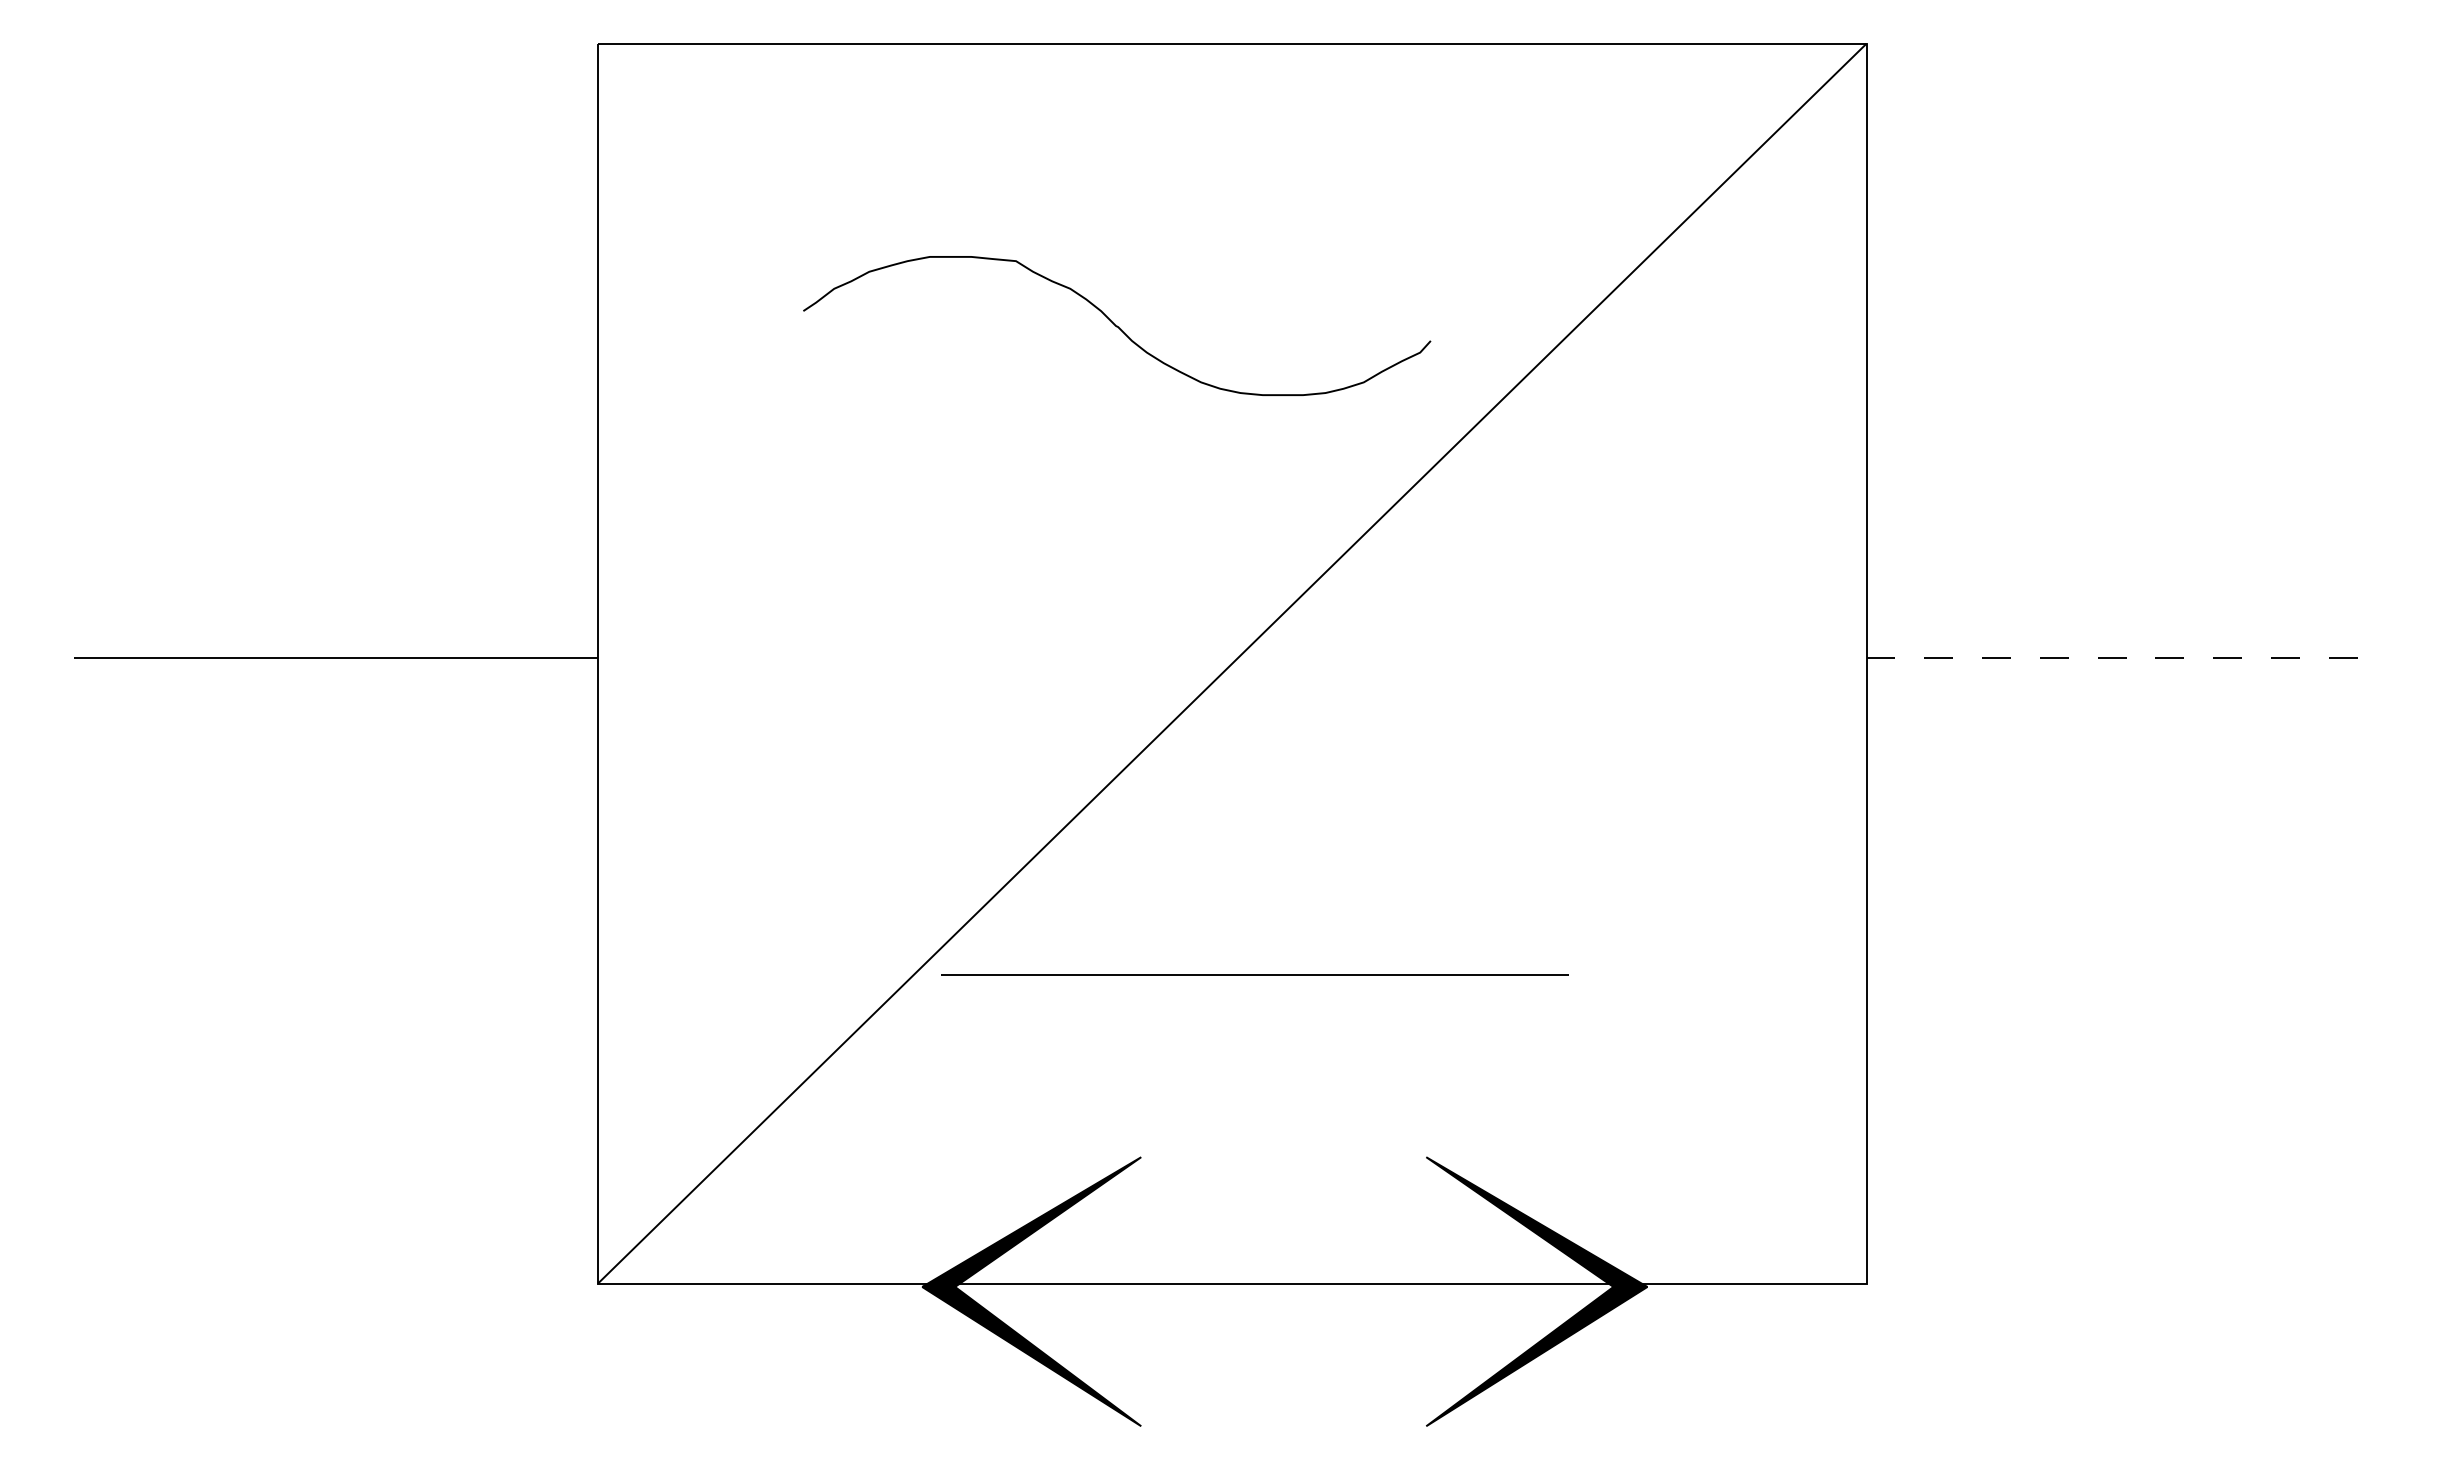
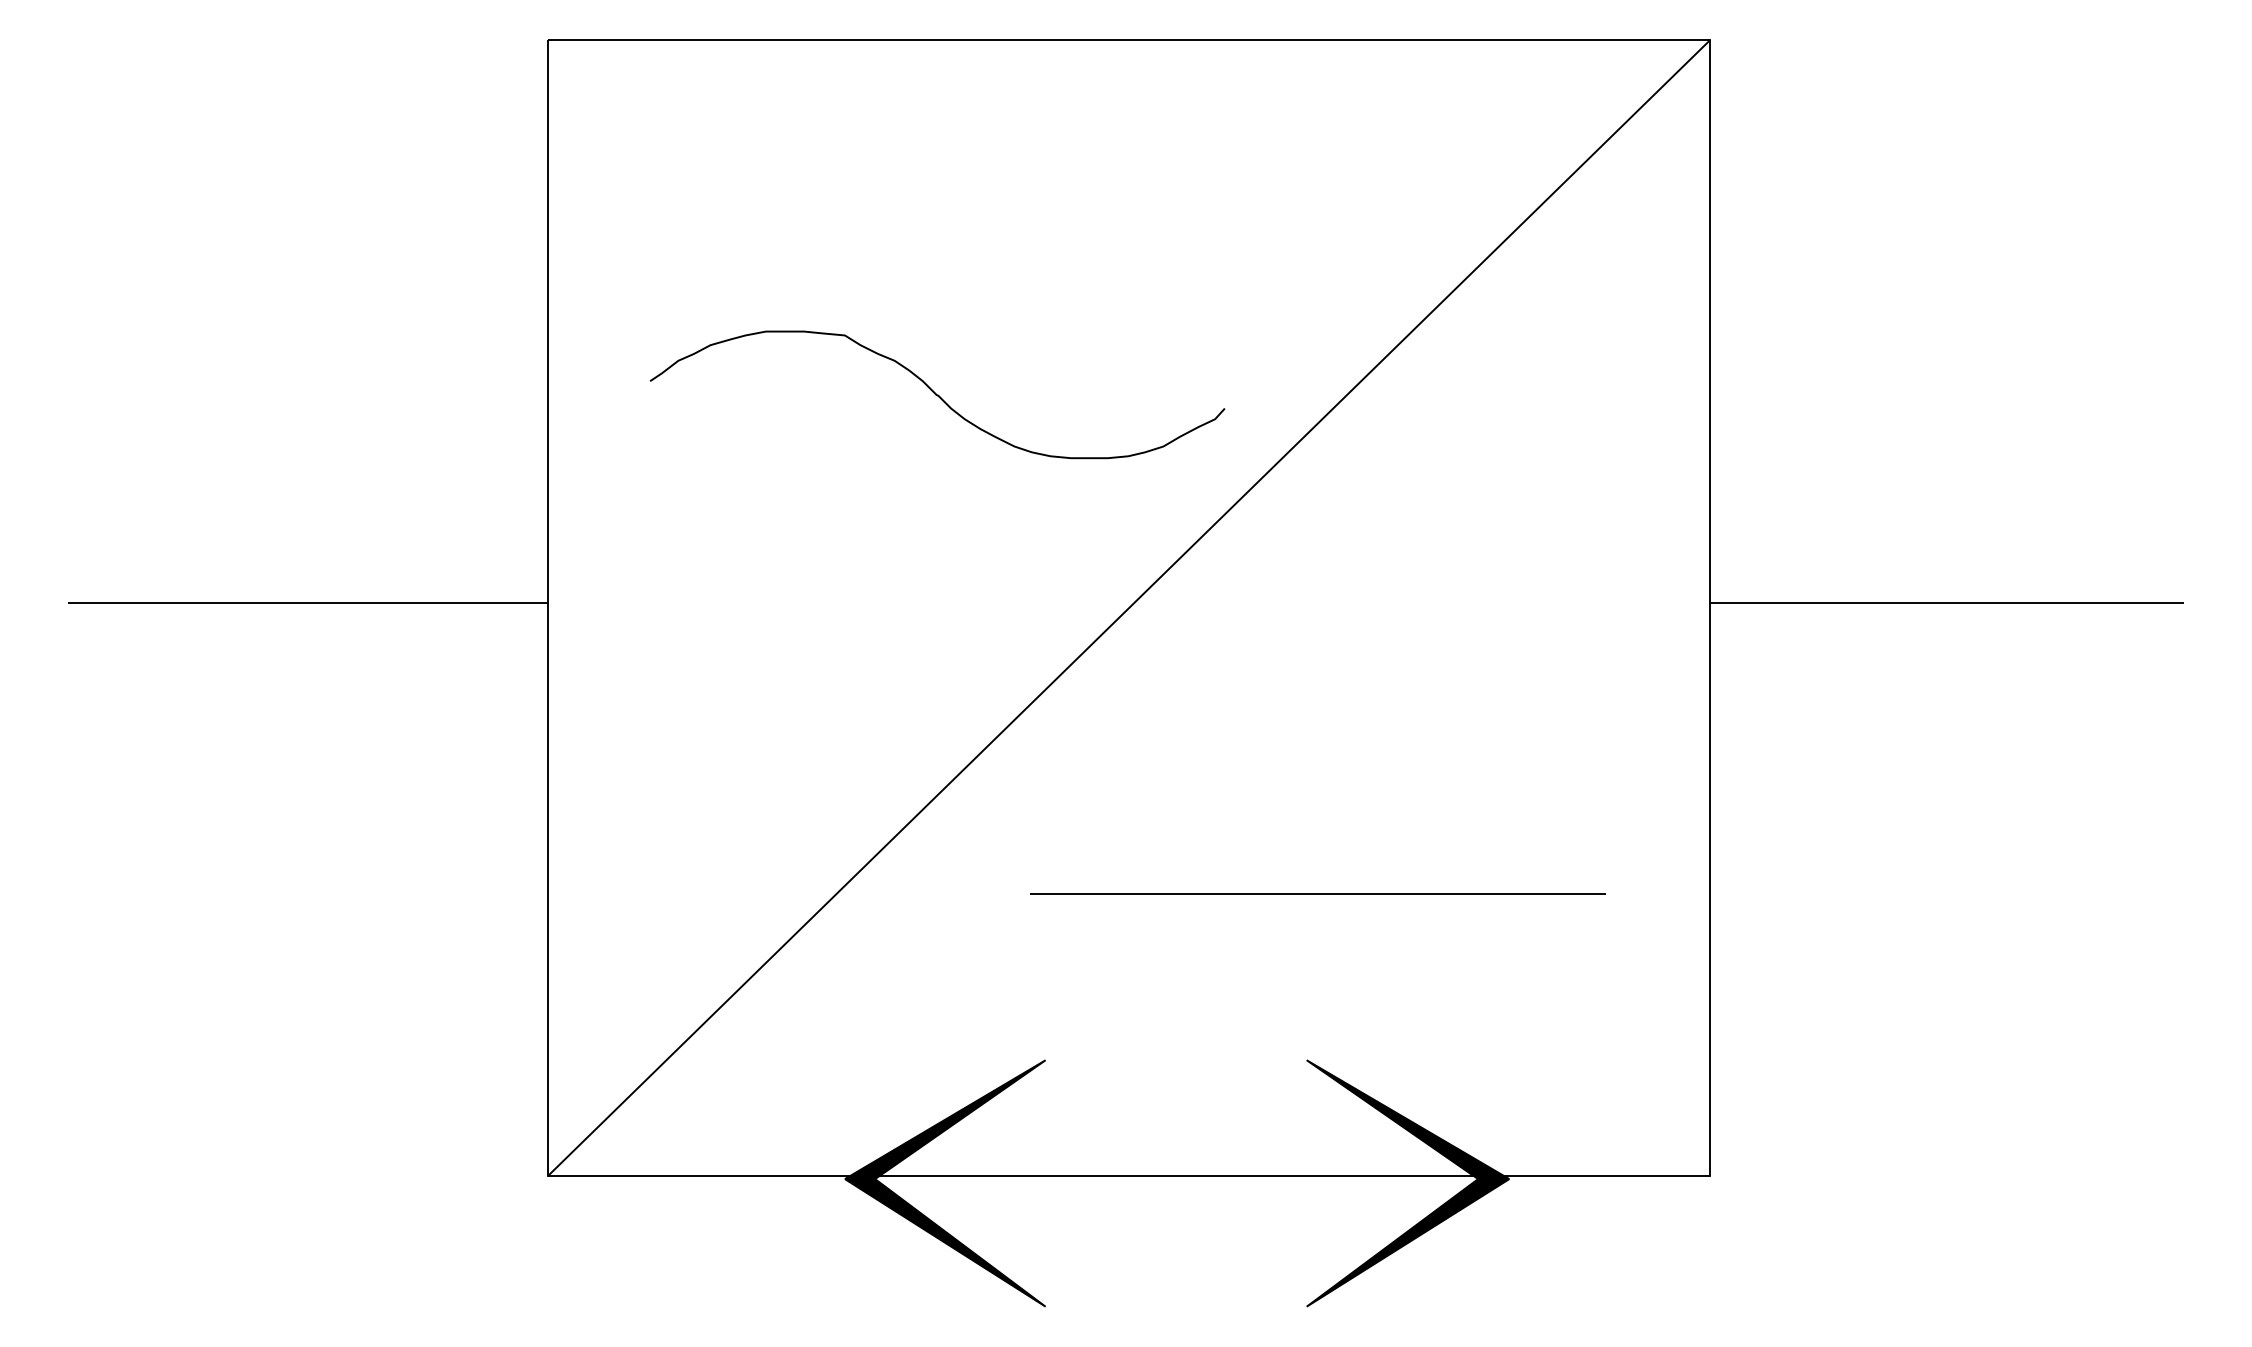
curve: (1117, 325) -> (937, 394), moved
line: (2125, 658) -> (1947, 603), dashed -> solid
line: (1254, 975) -> (1317, 893), moved

